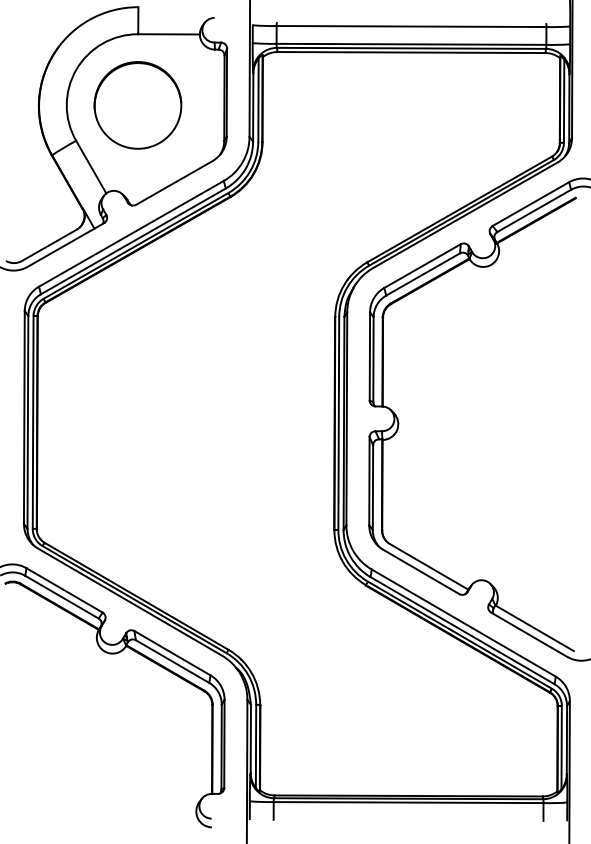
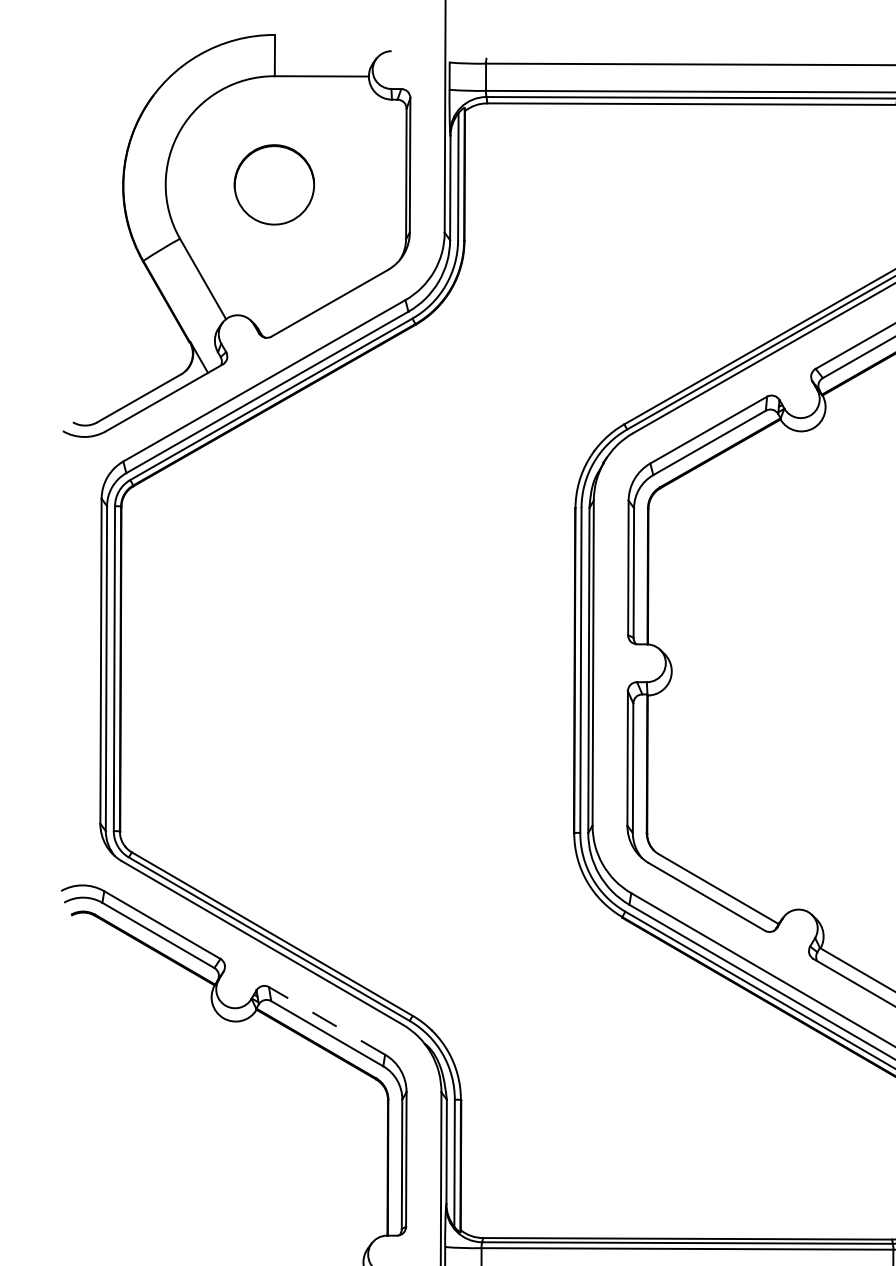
part: (137, 105) -> (273, 184), size x0.6
line: (172, 652) -> (327, 1019), solid -> dashed

